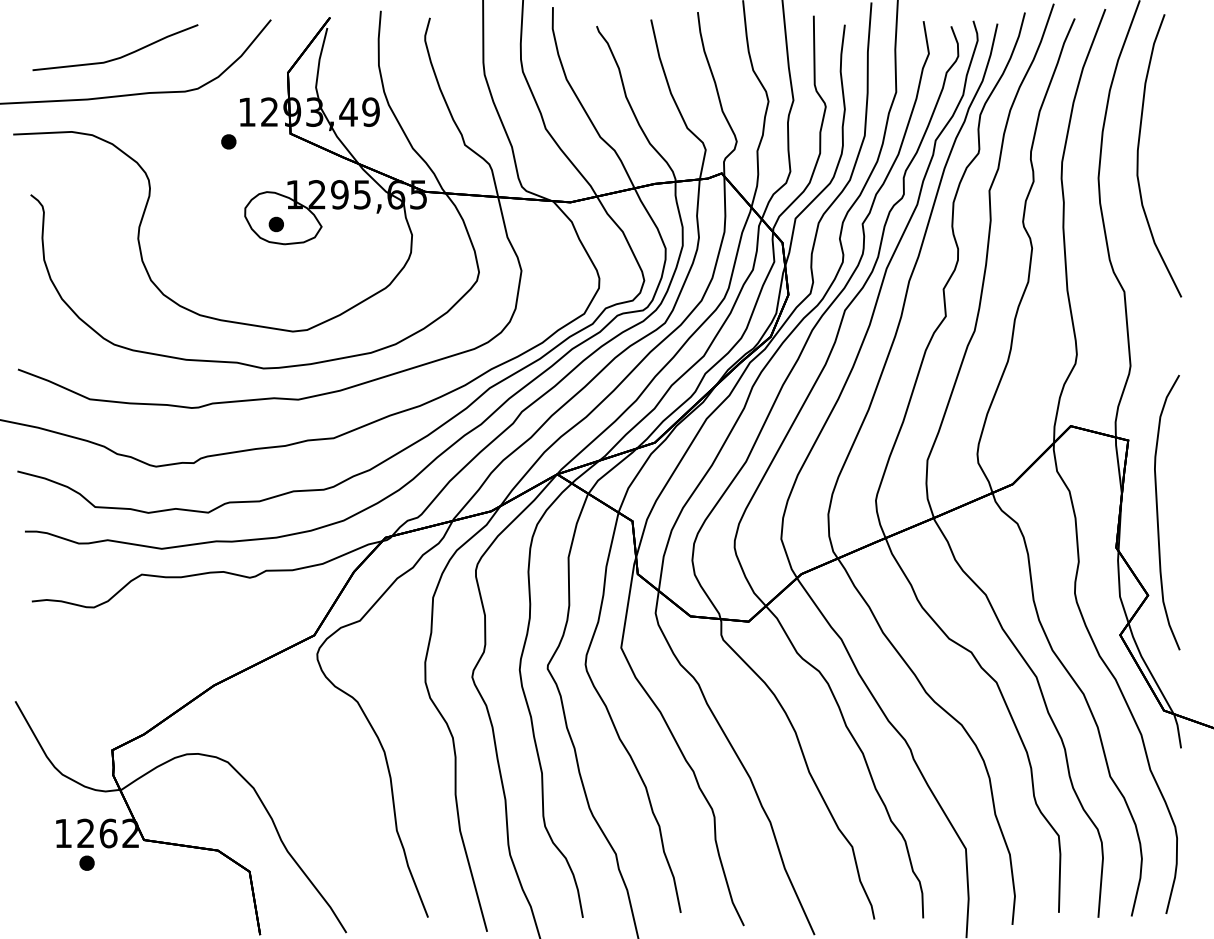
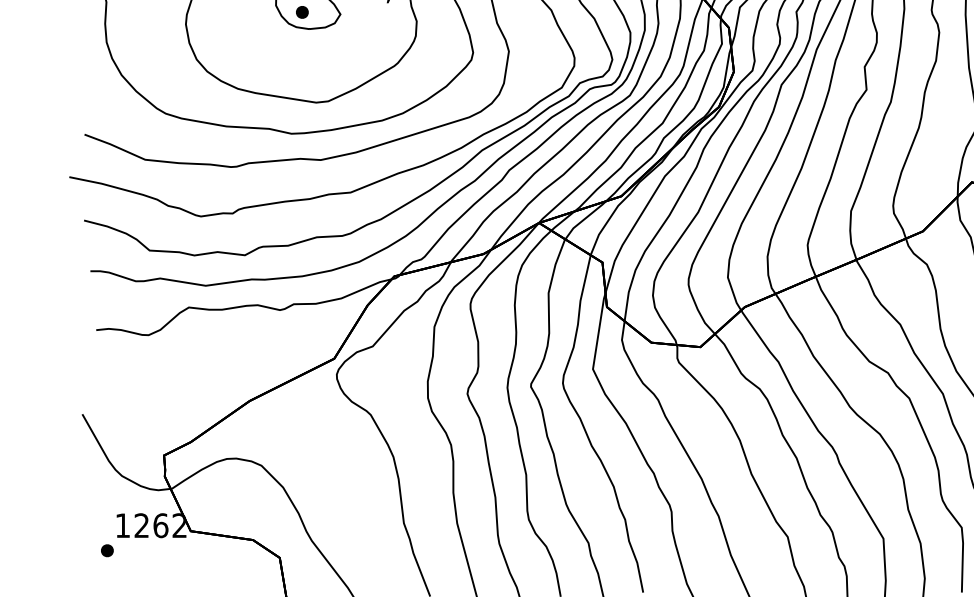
part: (86, 862) -> (106, 550), moved

